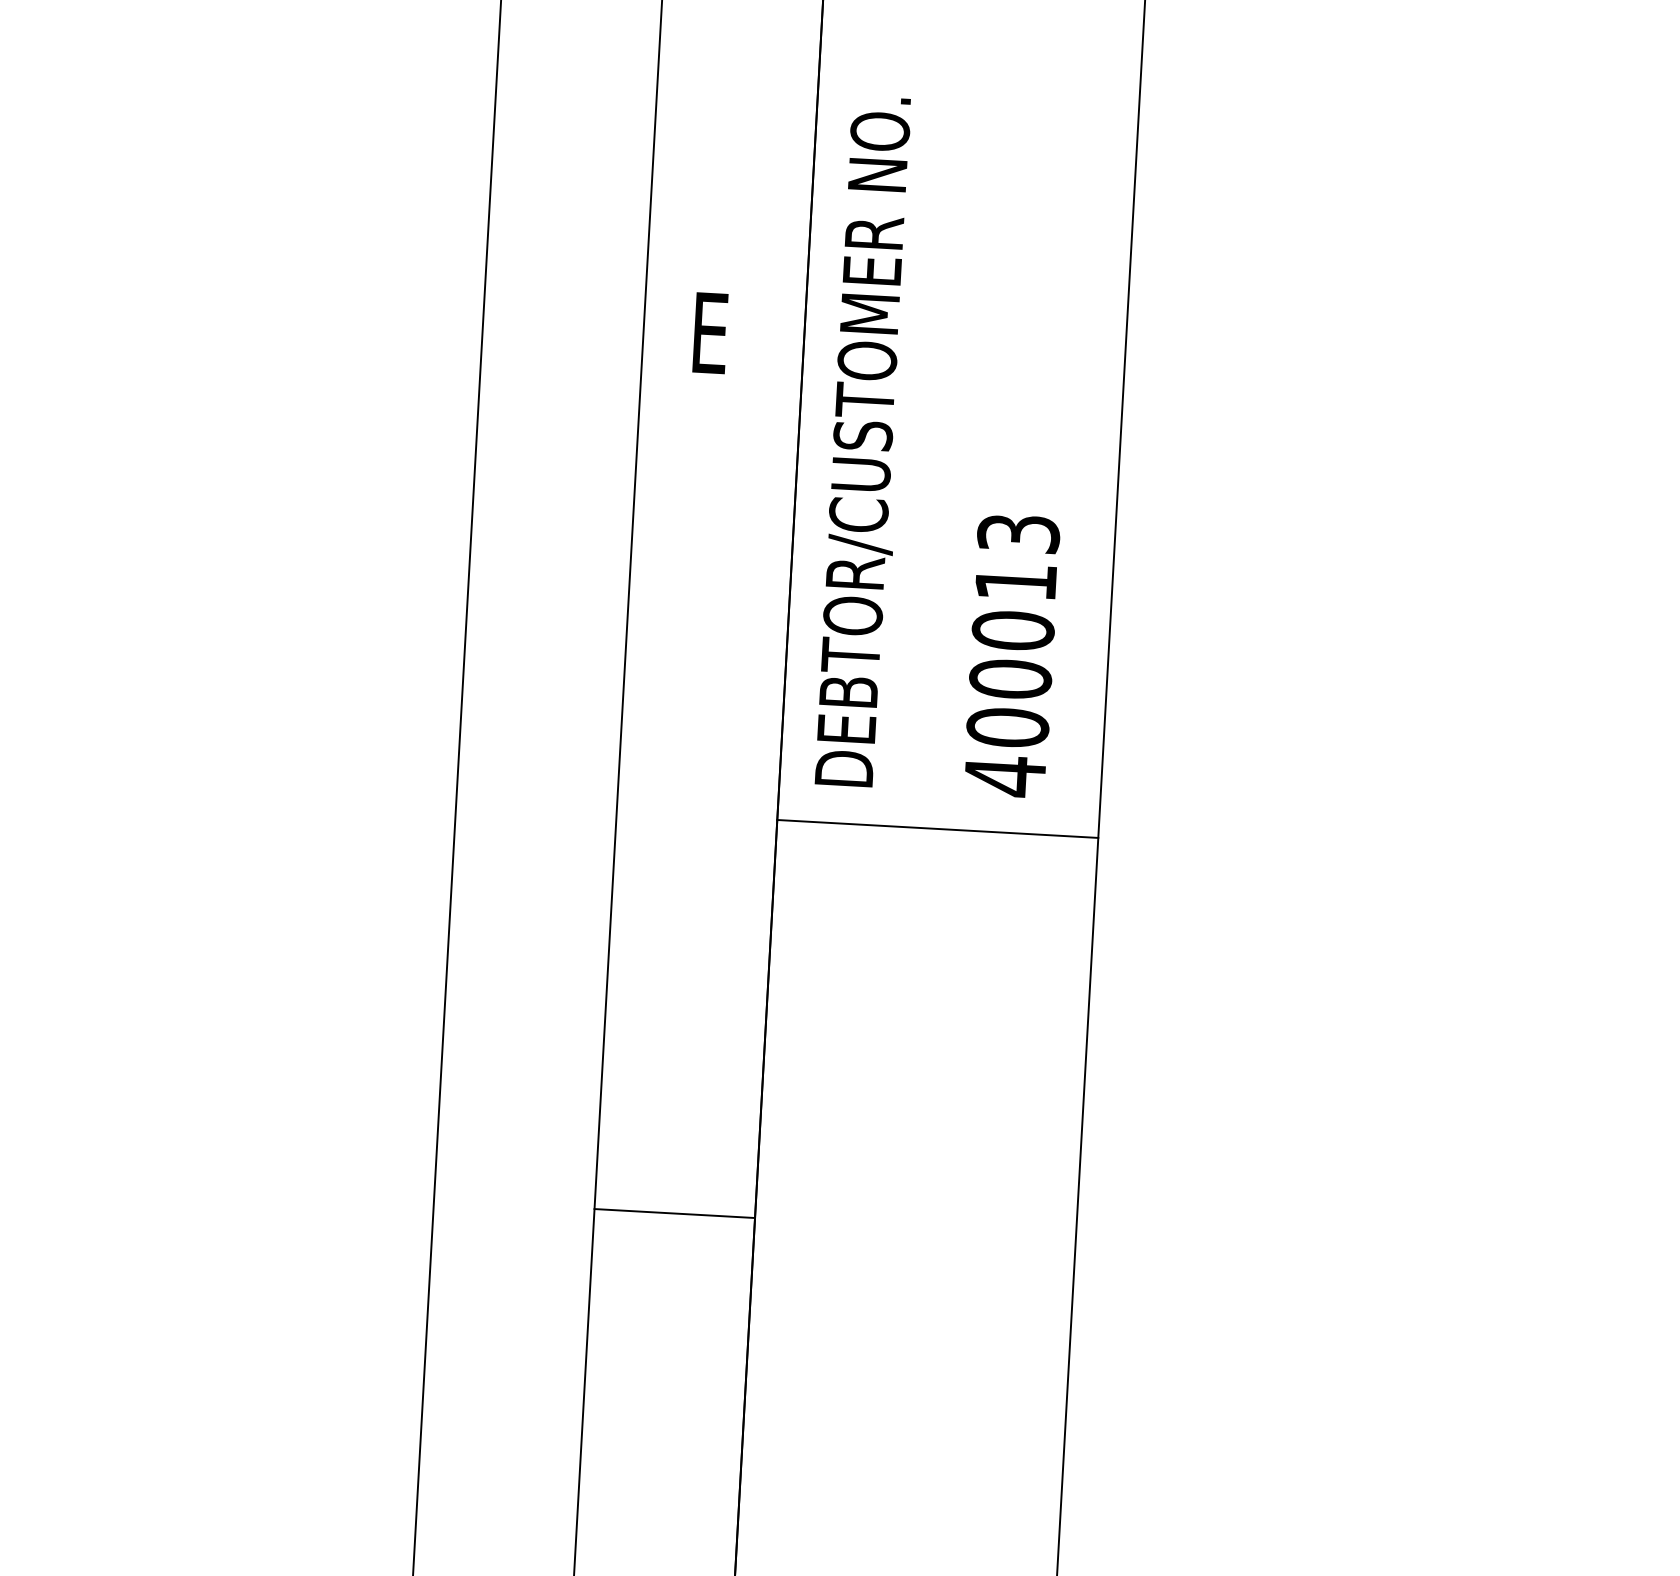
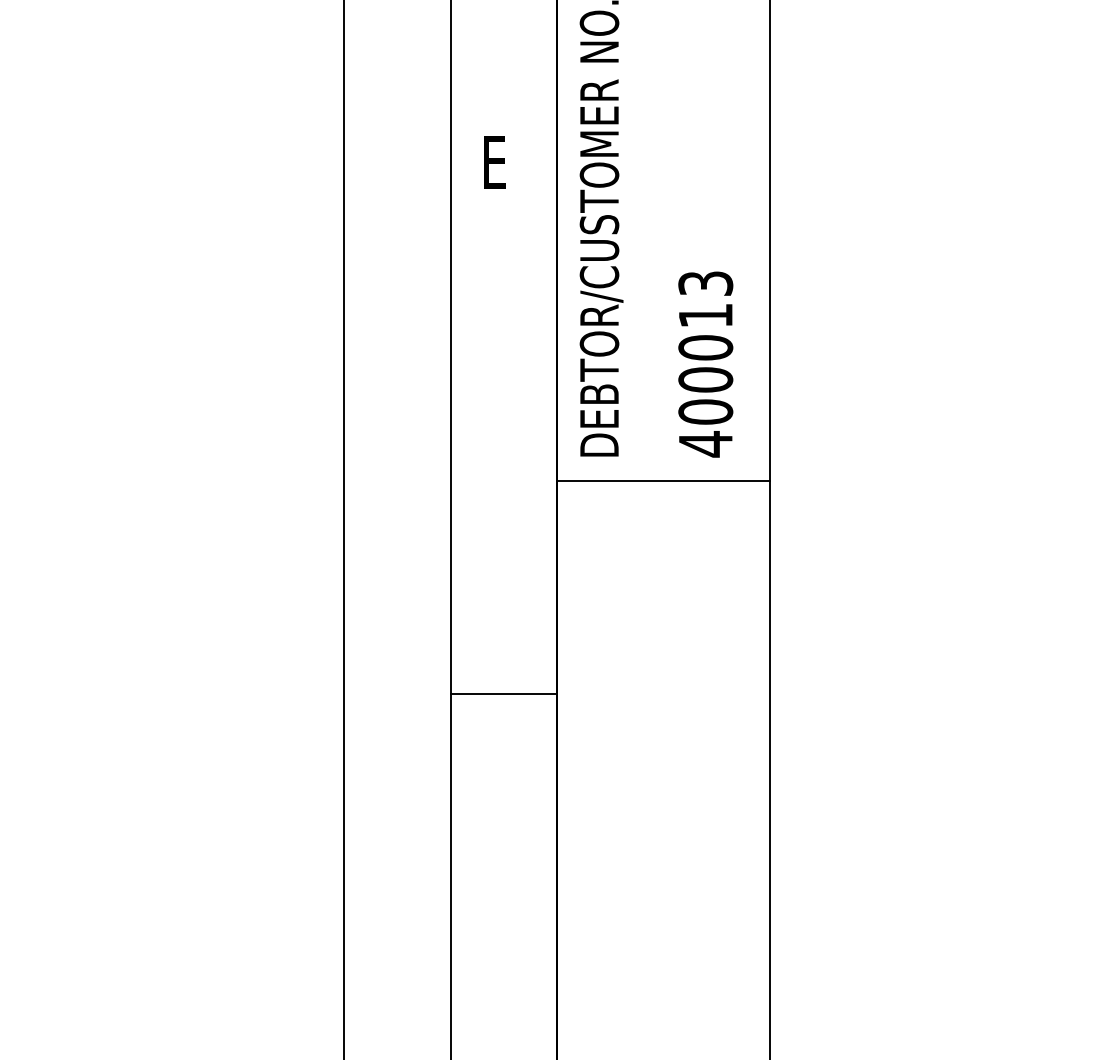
line: (674, 1214) -> (503, 694), moved

